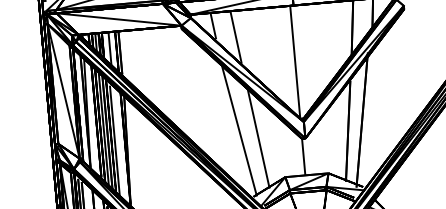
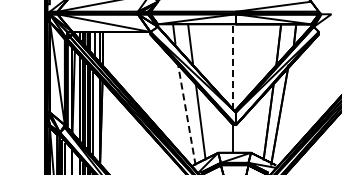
line: (295, 62) -> (233, 67), solid -> dashed
line: (238, 130) -> (186, 114), solid -> dashed

